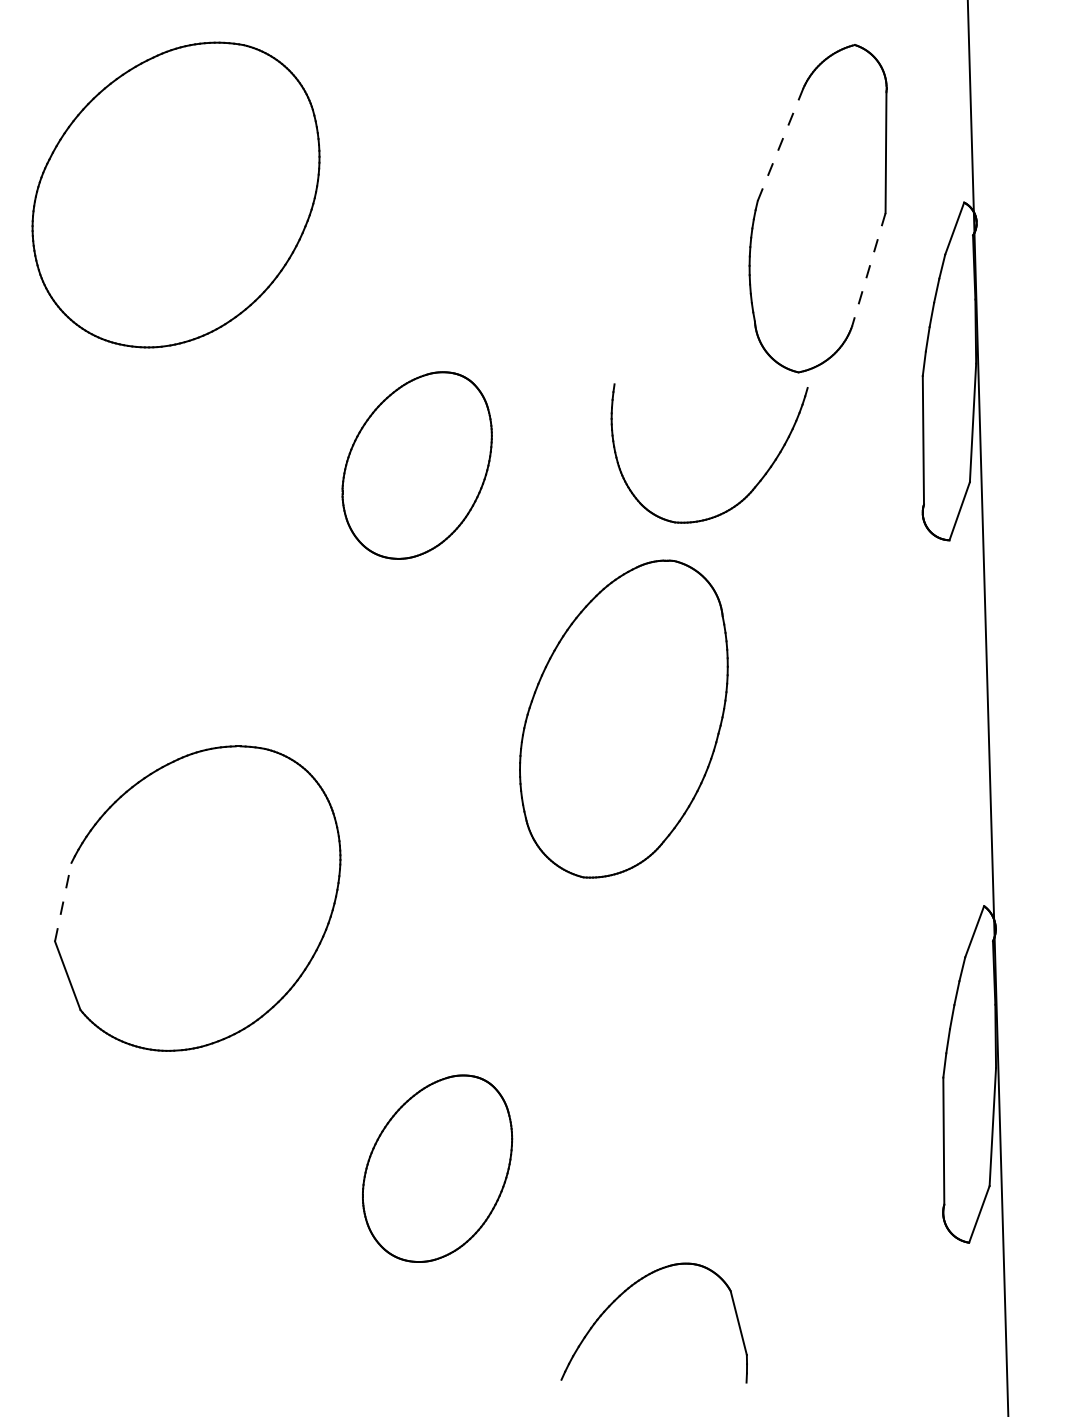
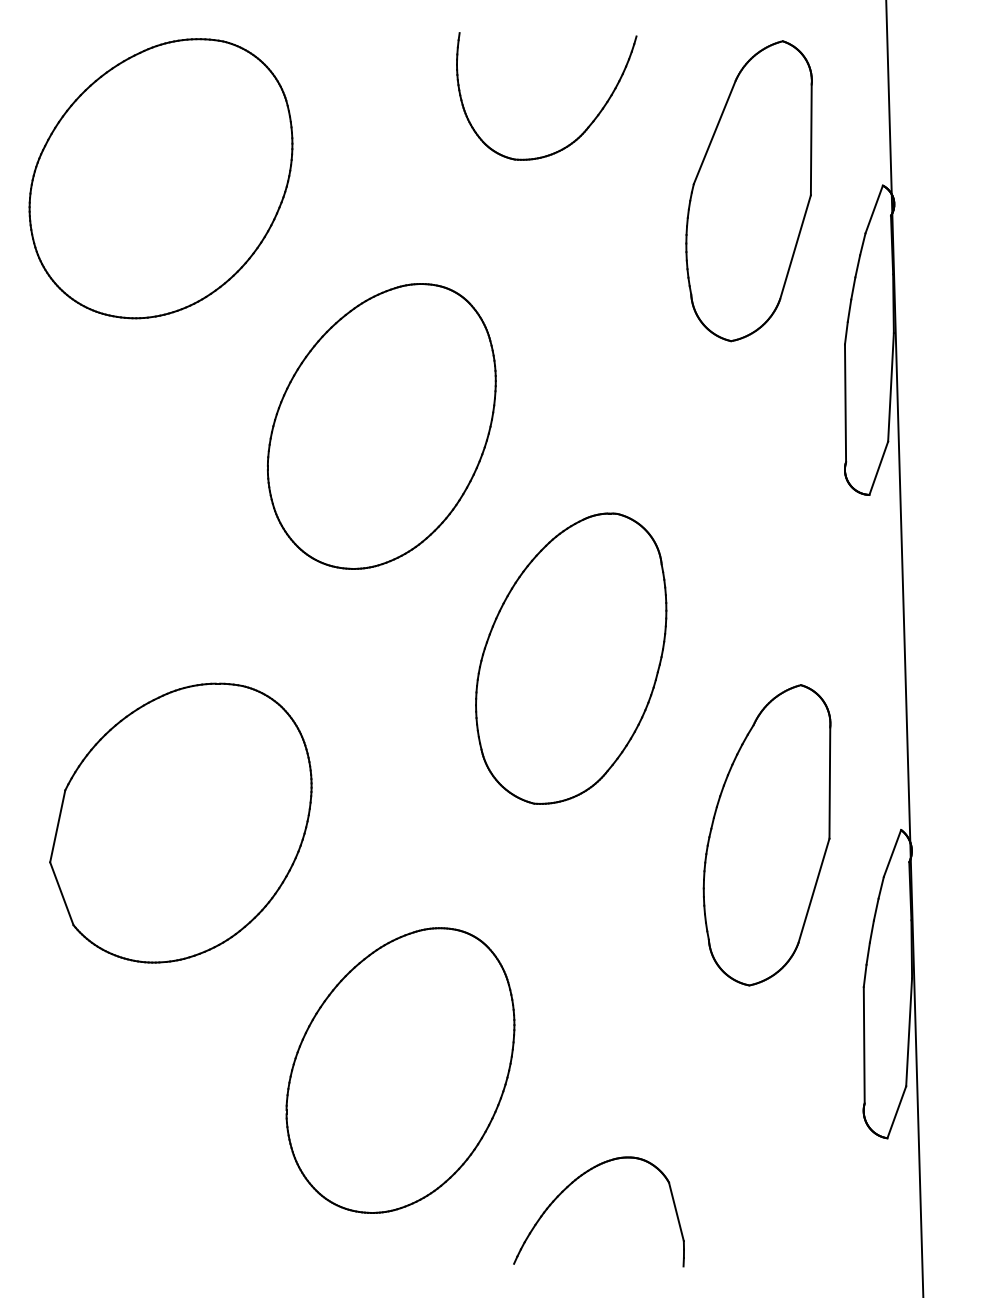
line: (780, 144) -> (714, 132), dashed -> solid
line: (868, 270) -> (795, 247), dashed -> solid
part: (416, 465) -> (381, 426), size x1.67
part: (754, 486) -> (587, 126), moved
line: (63, 902) -> (57, 826), dashed -> solid
part: (837, 912) -> (766, 835), added
part: (437, 1168) -> (400, 1070), size x1.67

